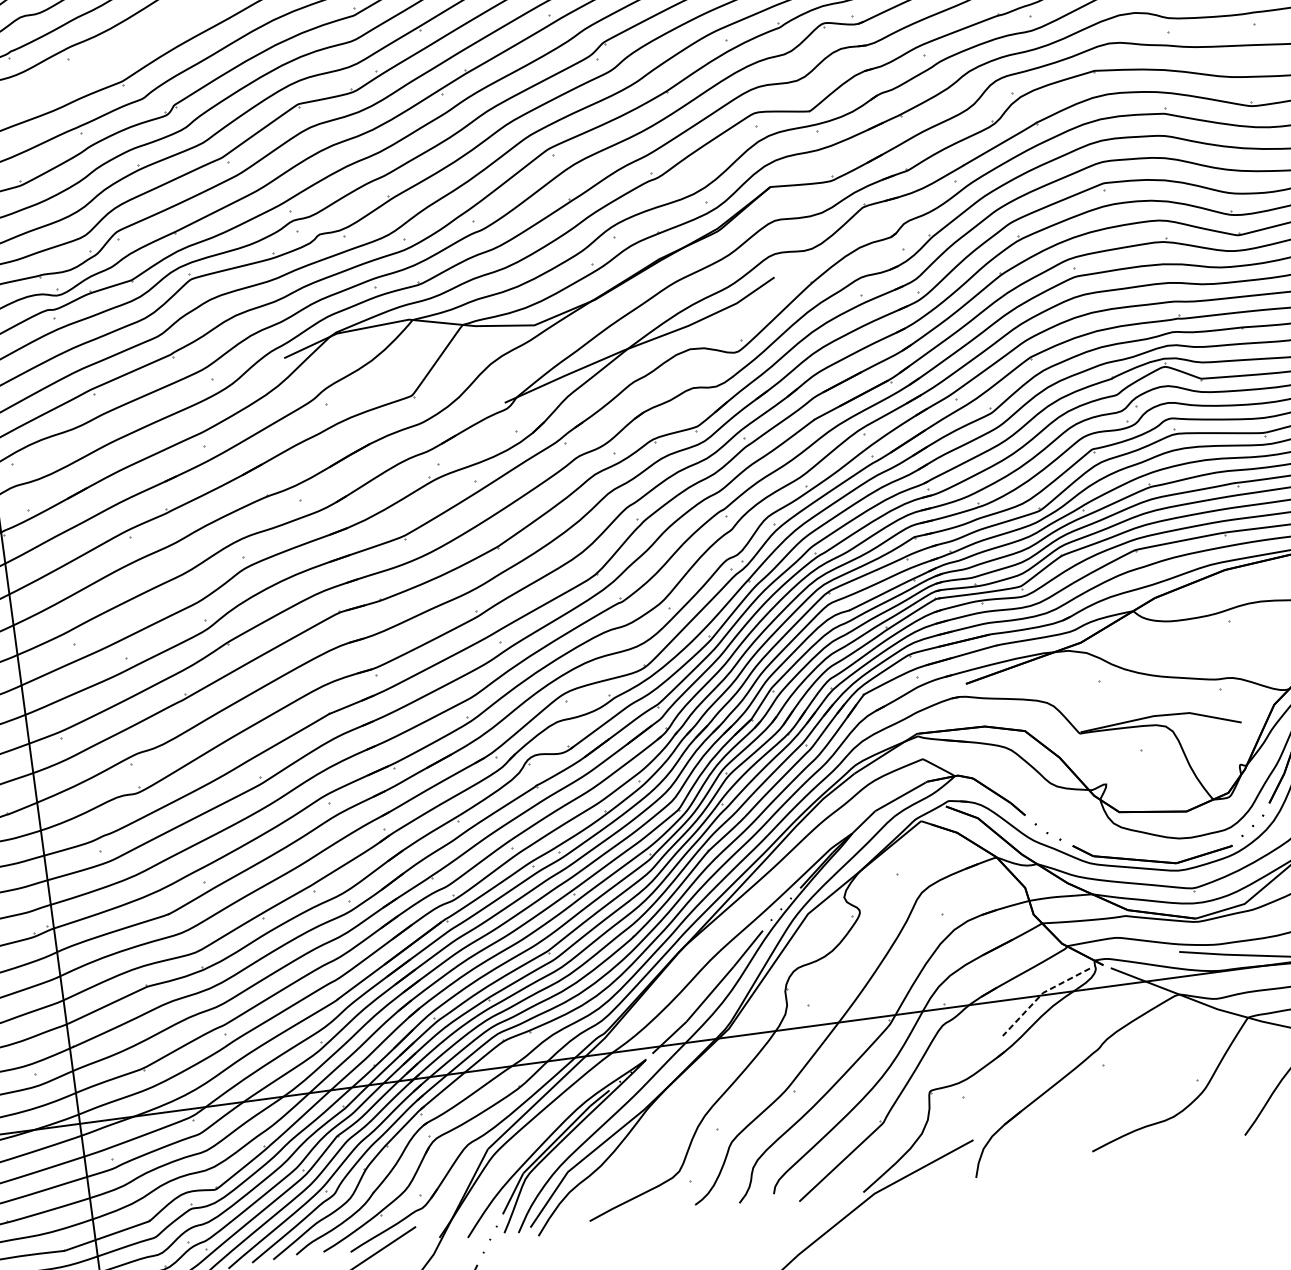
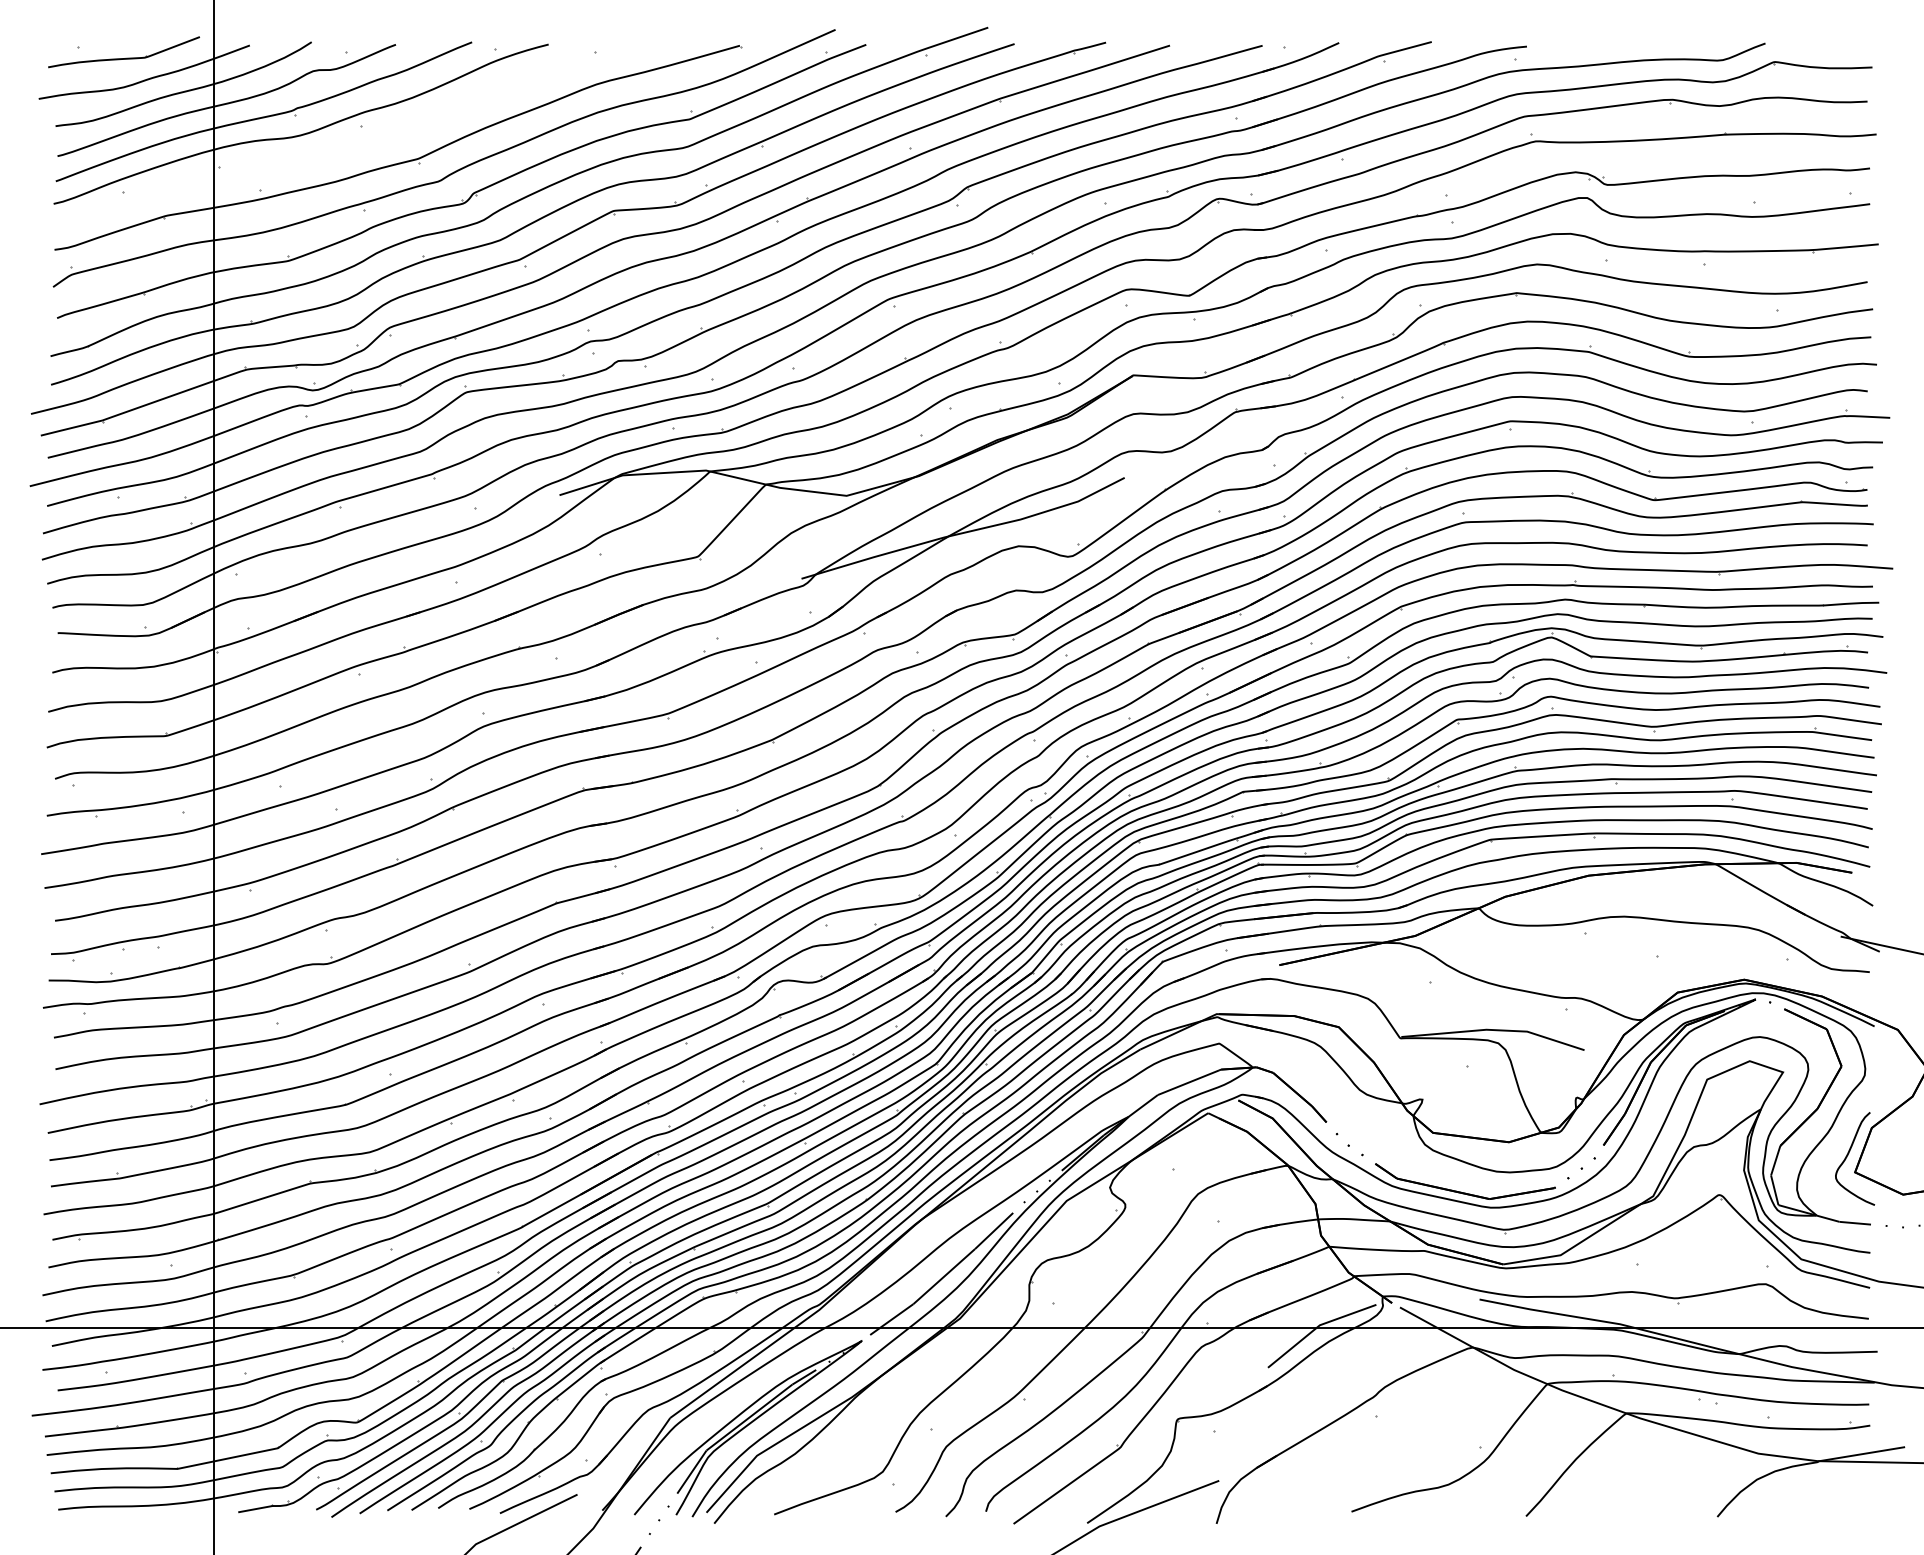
line: (1041, 995) -> (1317, 1327), dashed -> solid

